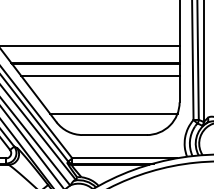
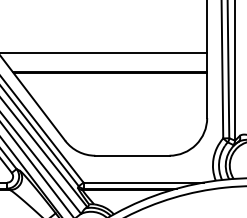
line: (100, 75) -> (115, 87), removed
line: (113, 114) -> (130, 131), removed

